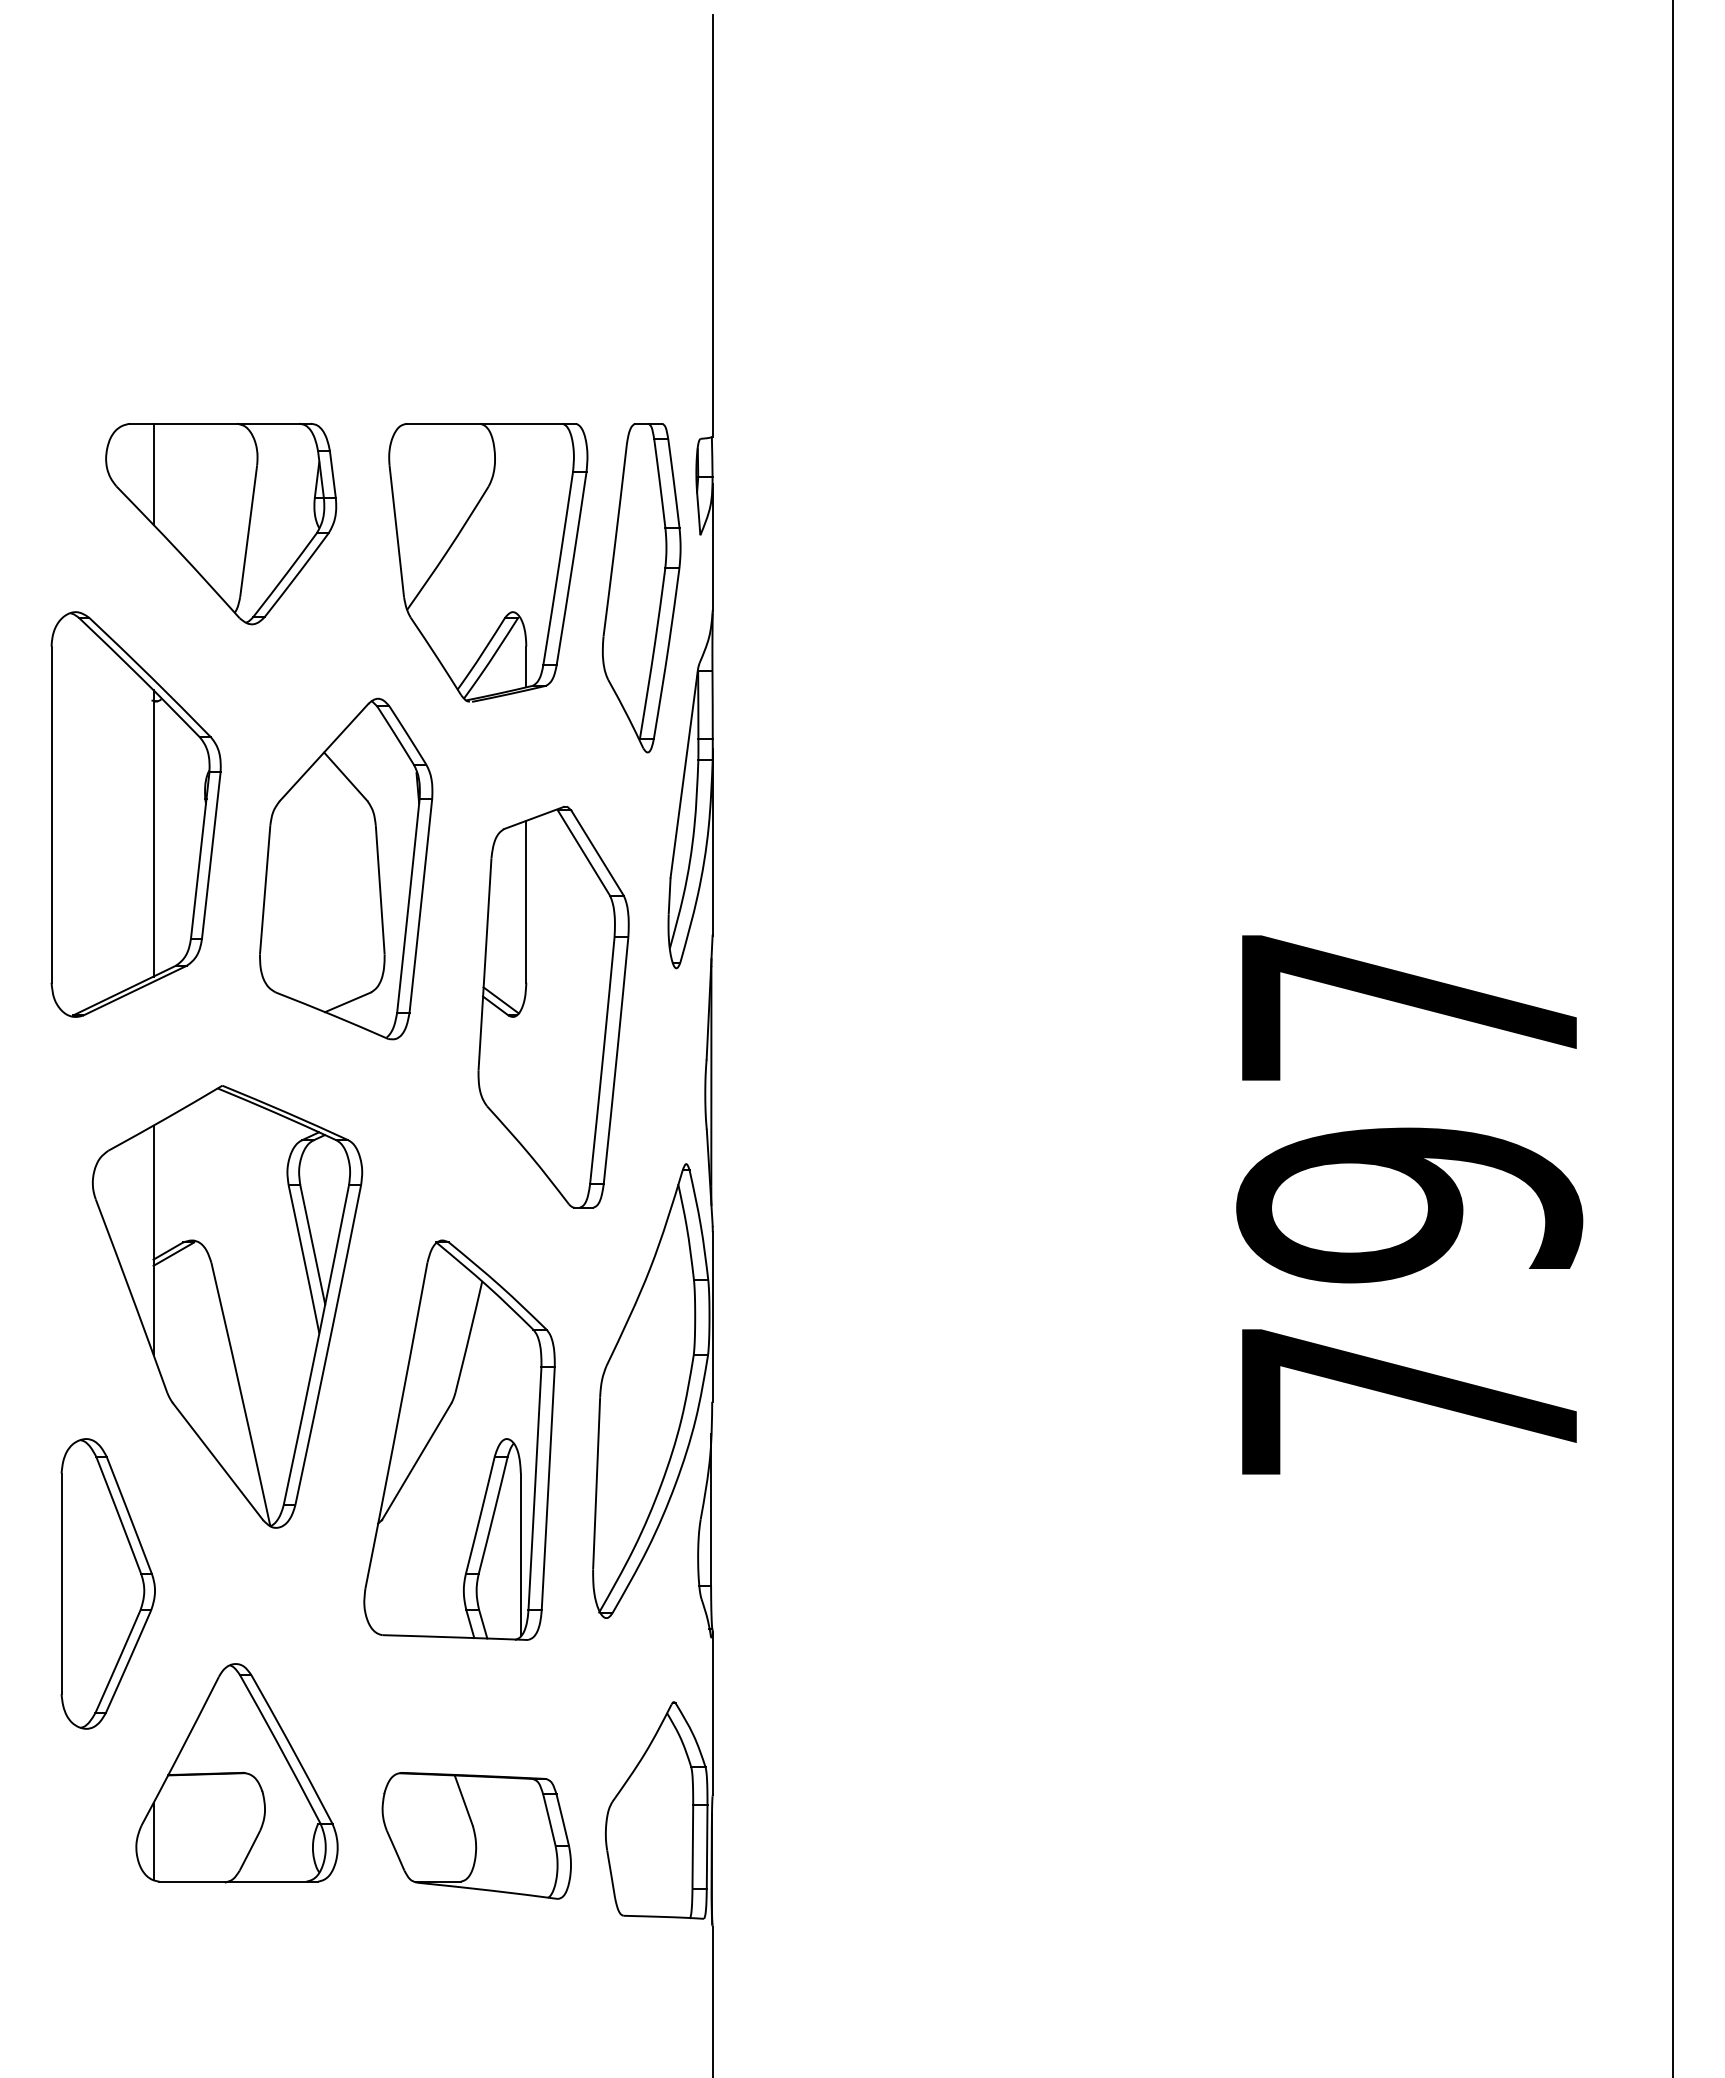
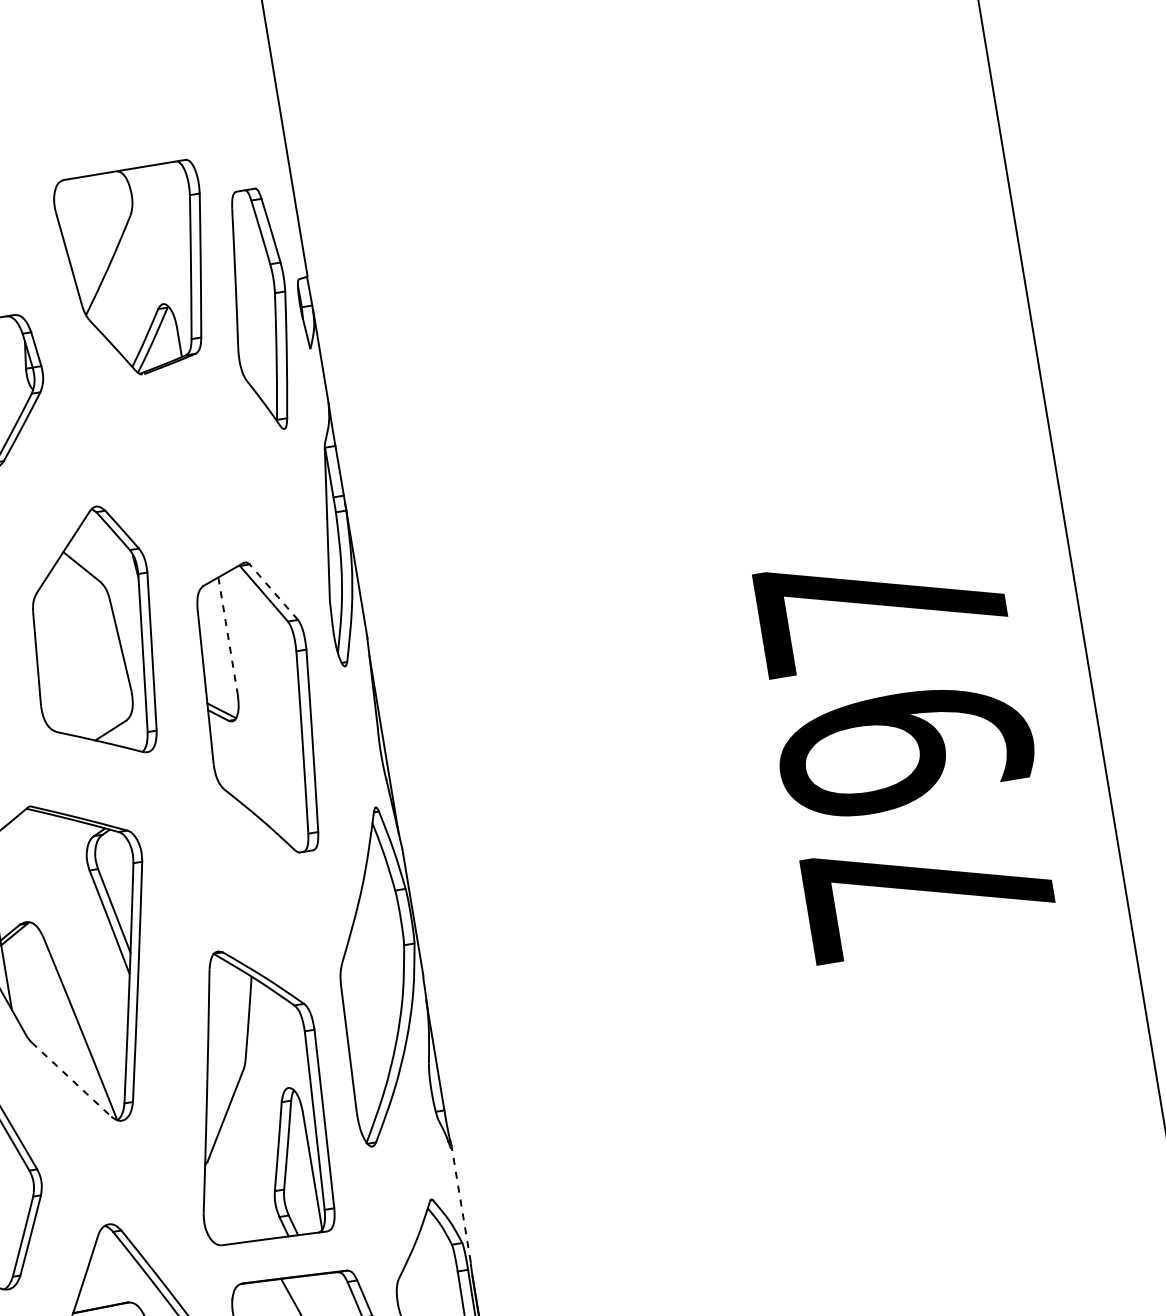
part: (488, 562) -> (139, 271), moved
part: (641, 588) -> (260, 310), moved
line: (597, 852) -> (273, 591), solid -> dashed
line: (526, 901) -> (228, 635), solid -> dashed
part: (459, 1439) -> (254, 1094), moved
line: (217, 1461) -> (71, 1079), solid -> dashed
line: (712, 1712) -> (460, 1202), solid -> dashed

